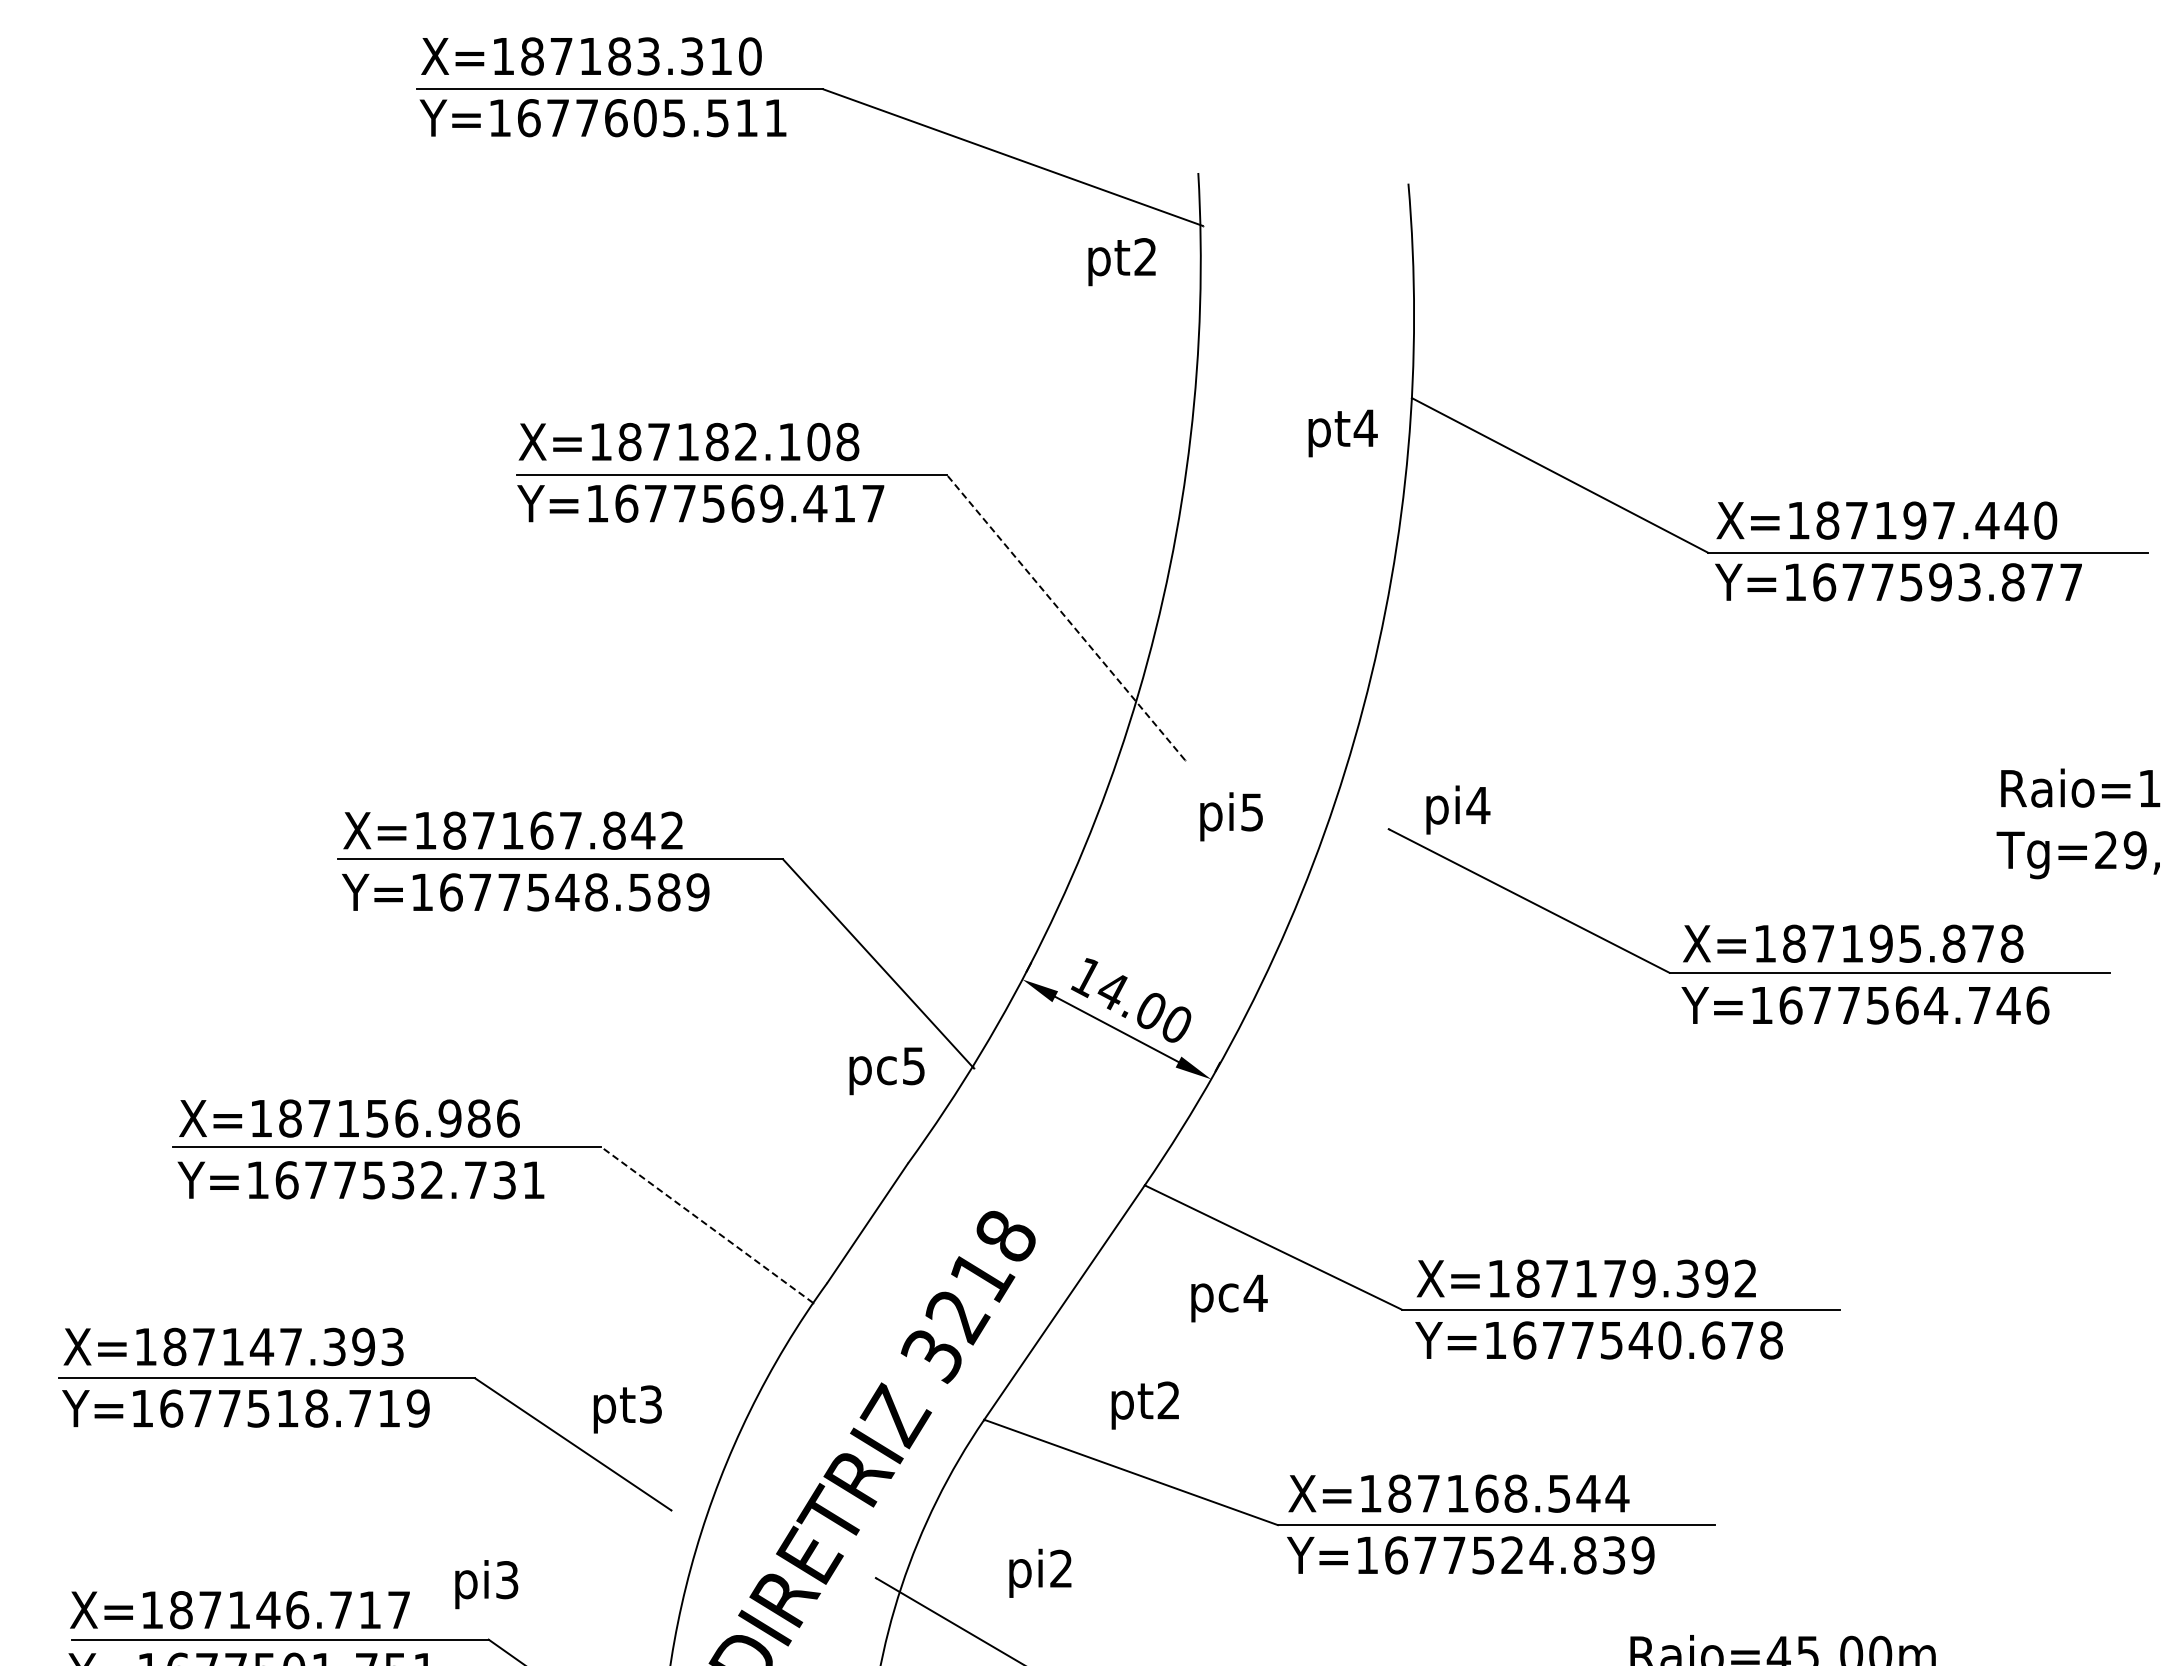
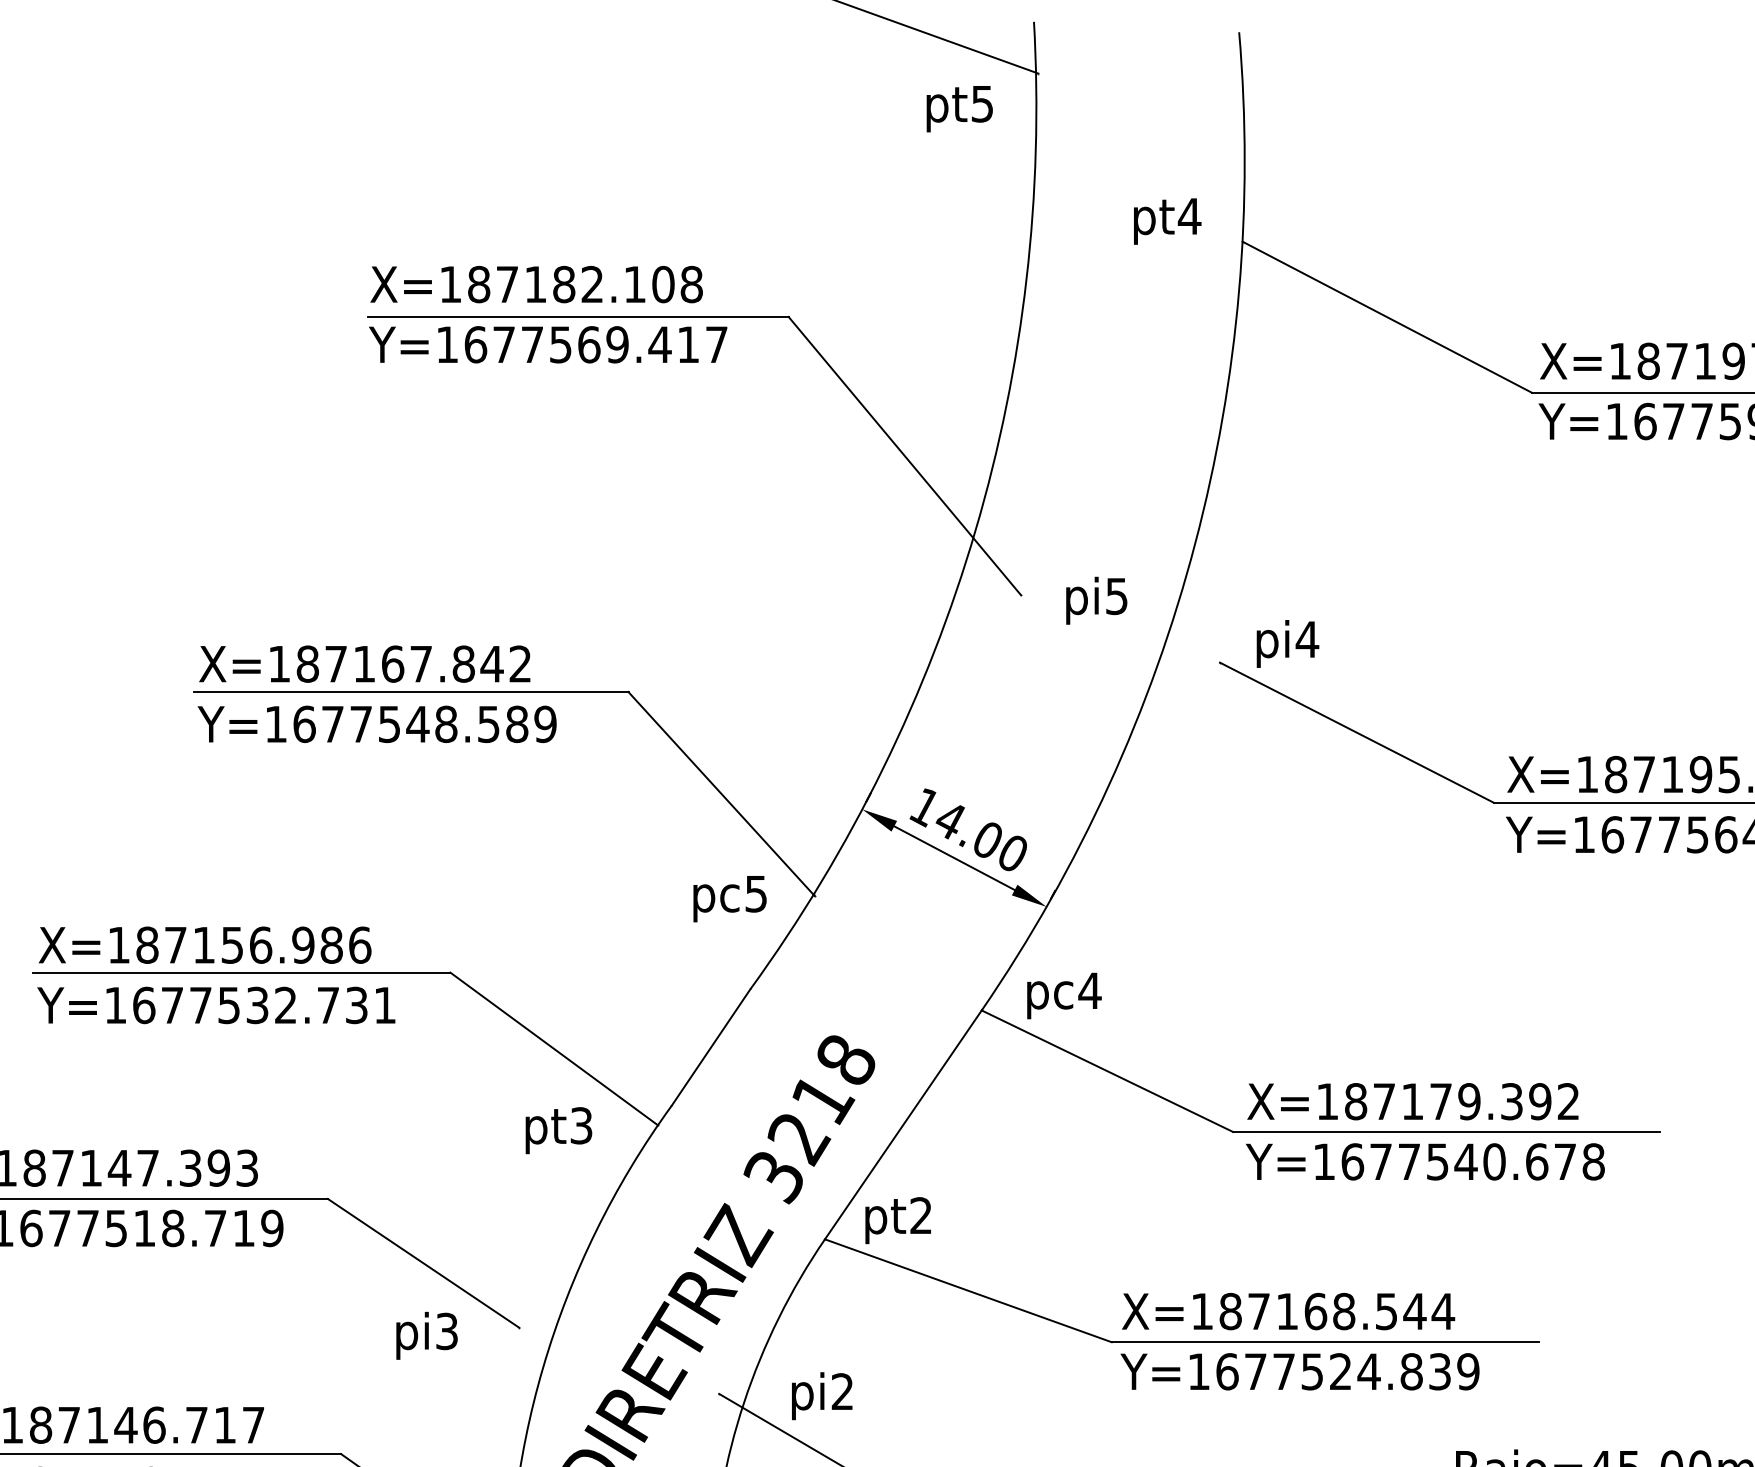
text: (1145, 257) -> (982, 104), pt2 -> pt5
text: (1342, 433) -> (1166, 221), moved
line: (1066, 617) -> (905, 455), dashed -> solid
text: (1231, 816) -> (1096, 600), moved
line: (706, 1224) -> (553, 1048), dashed -> solid
text: (1229, 1298) -> (1064, 995), moved
text: (1144, 1405) -> (897, 1220), moved
text: (627, 1409) -> (558, 1130), moved
text: (1040, 1572) -> (822, 1395), moved
text: (486, 1584) -> (426, 1335), moved

